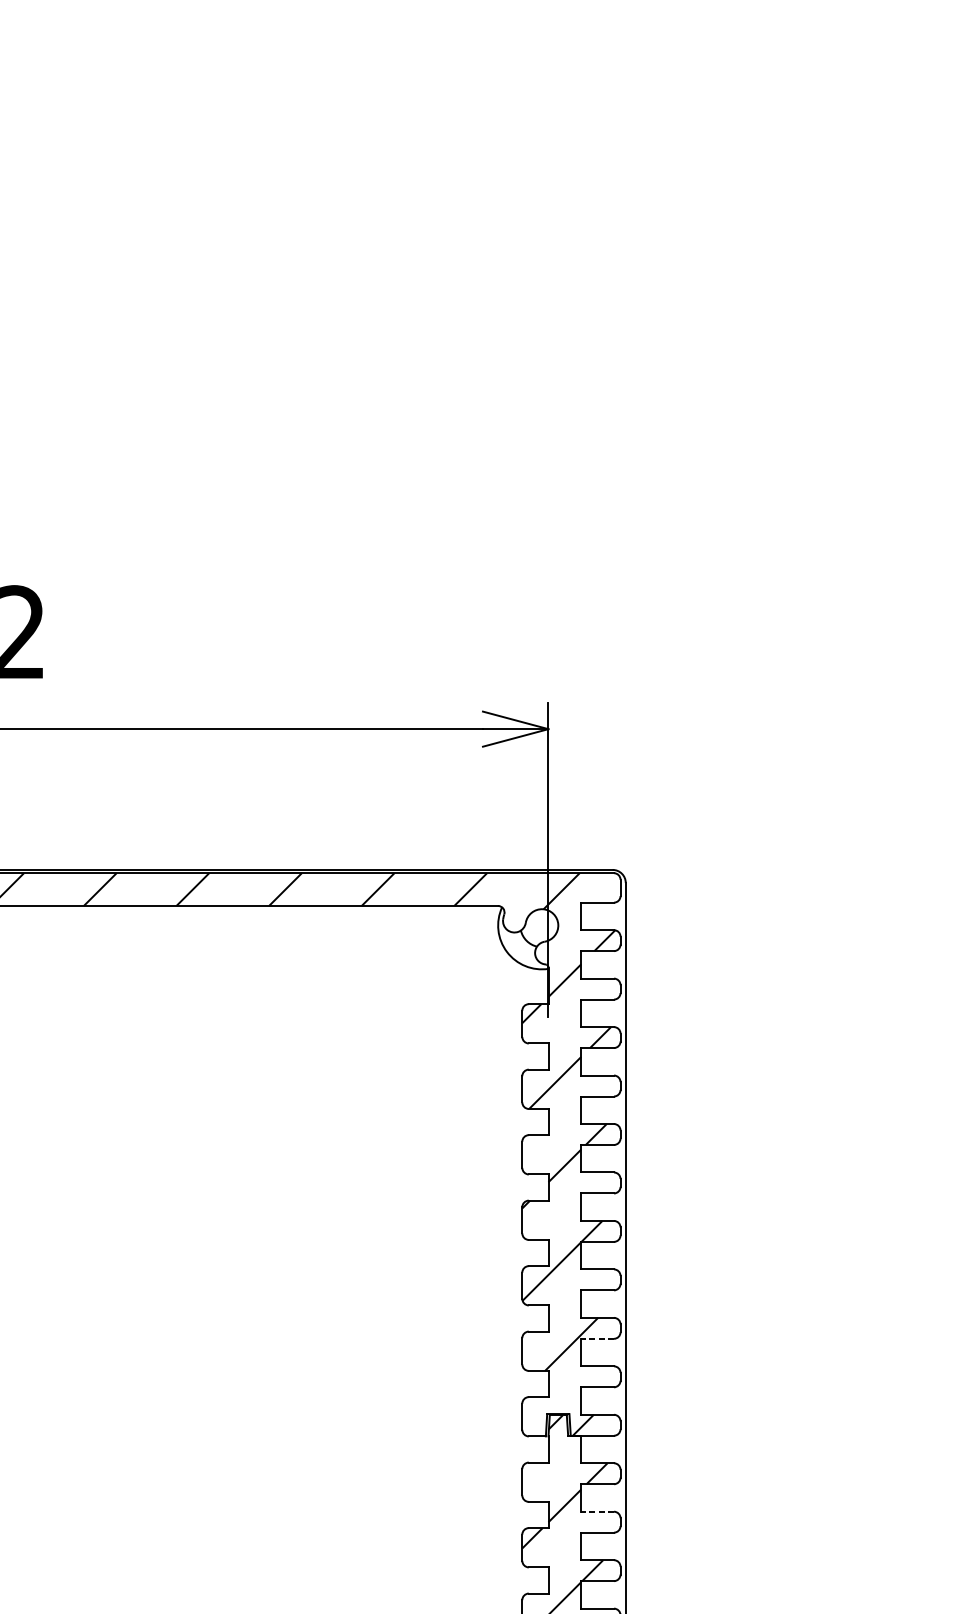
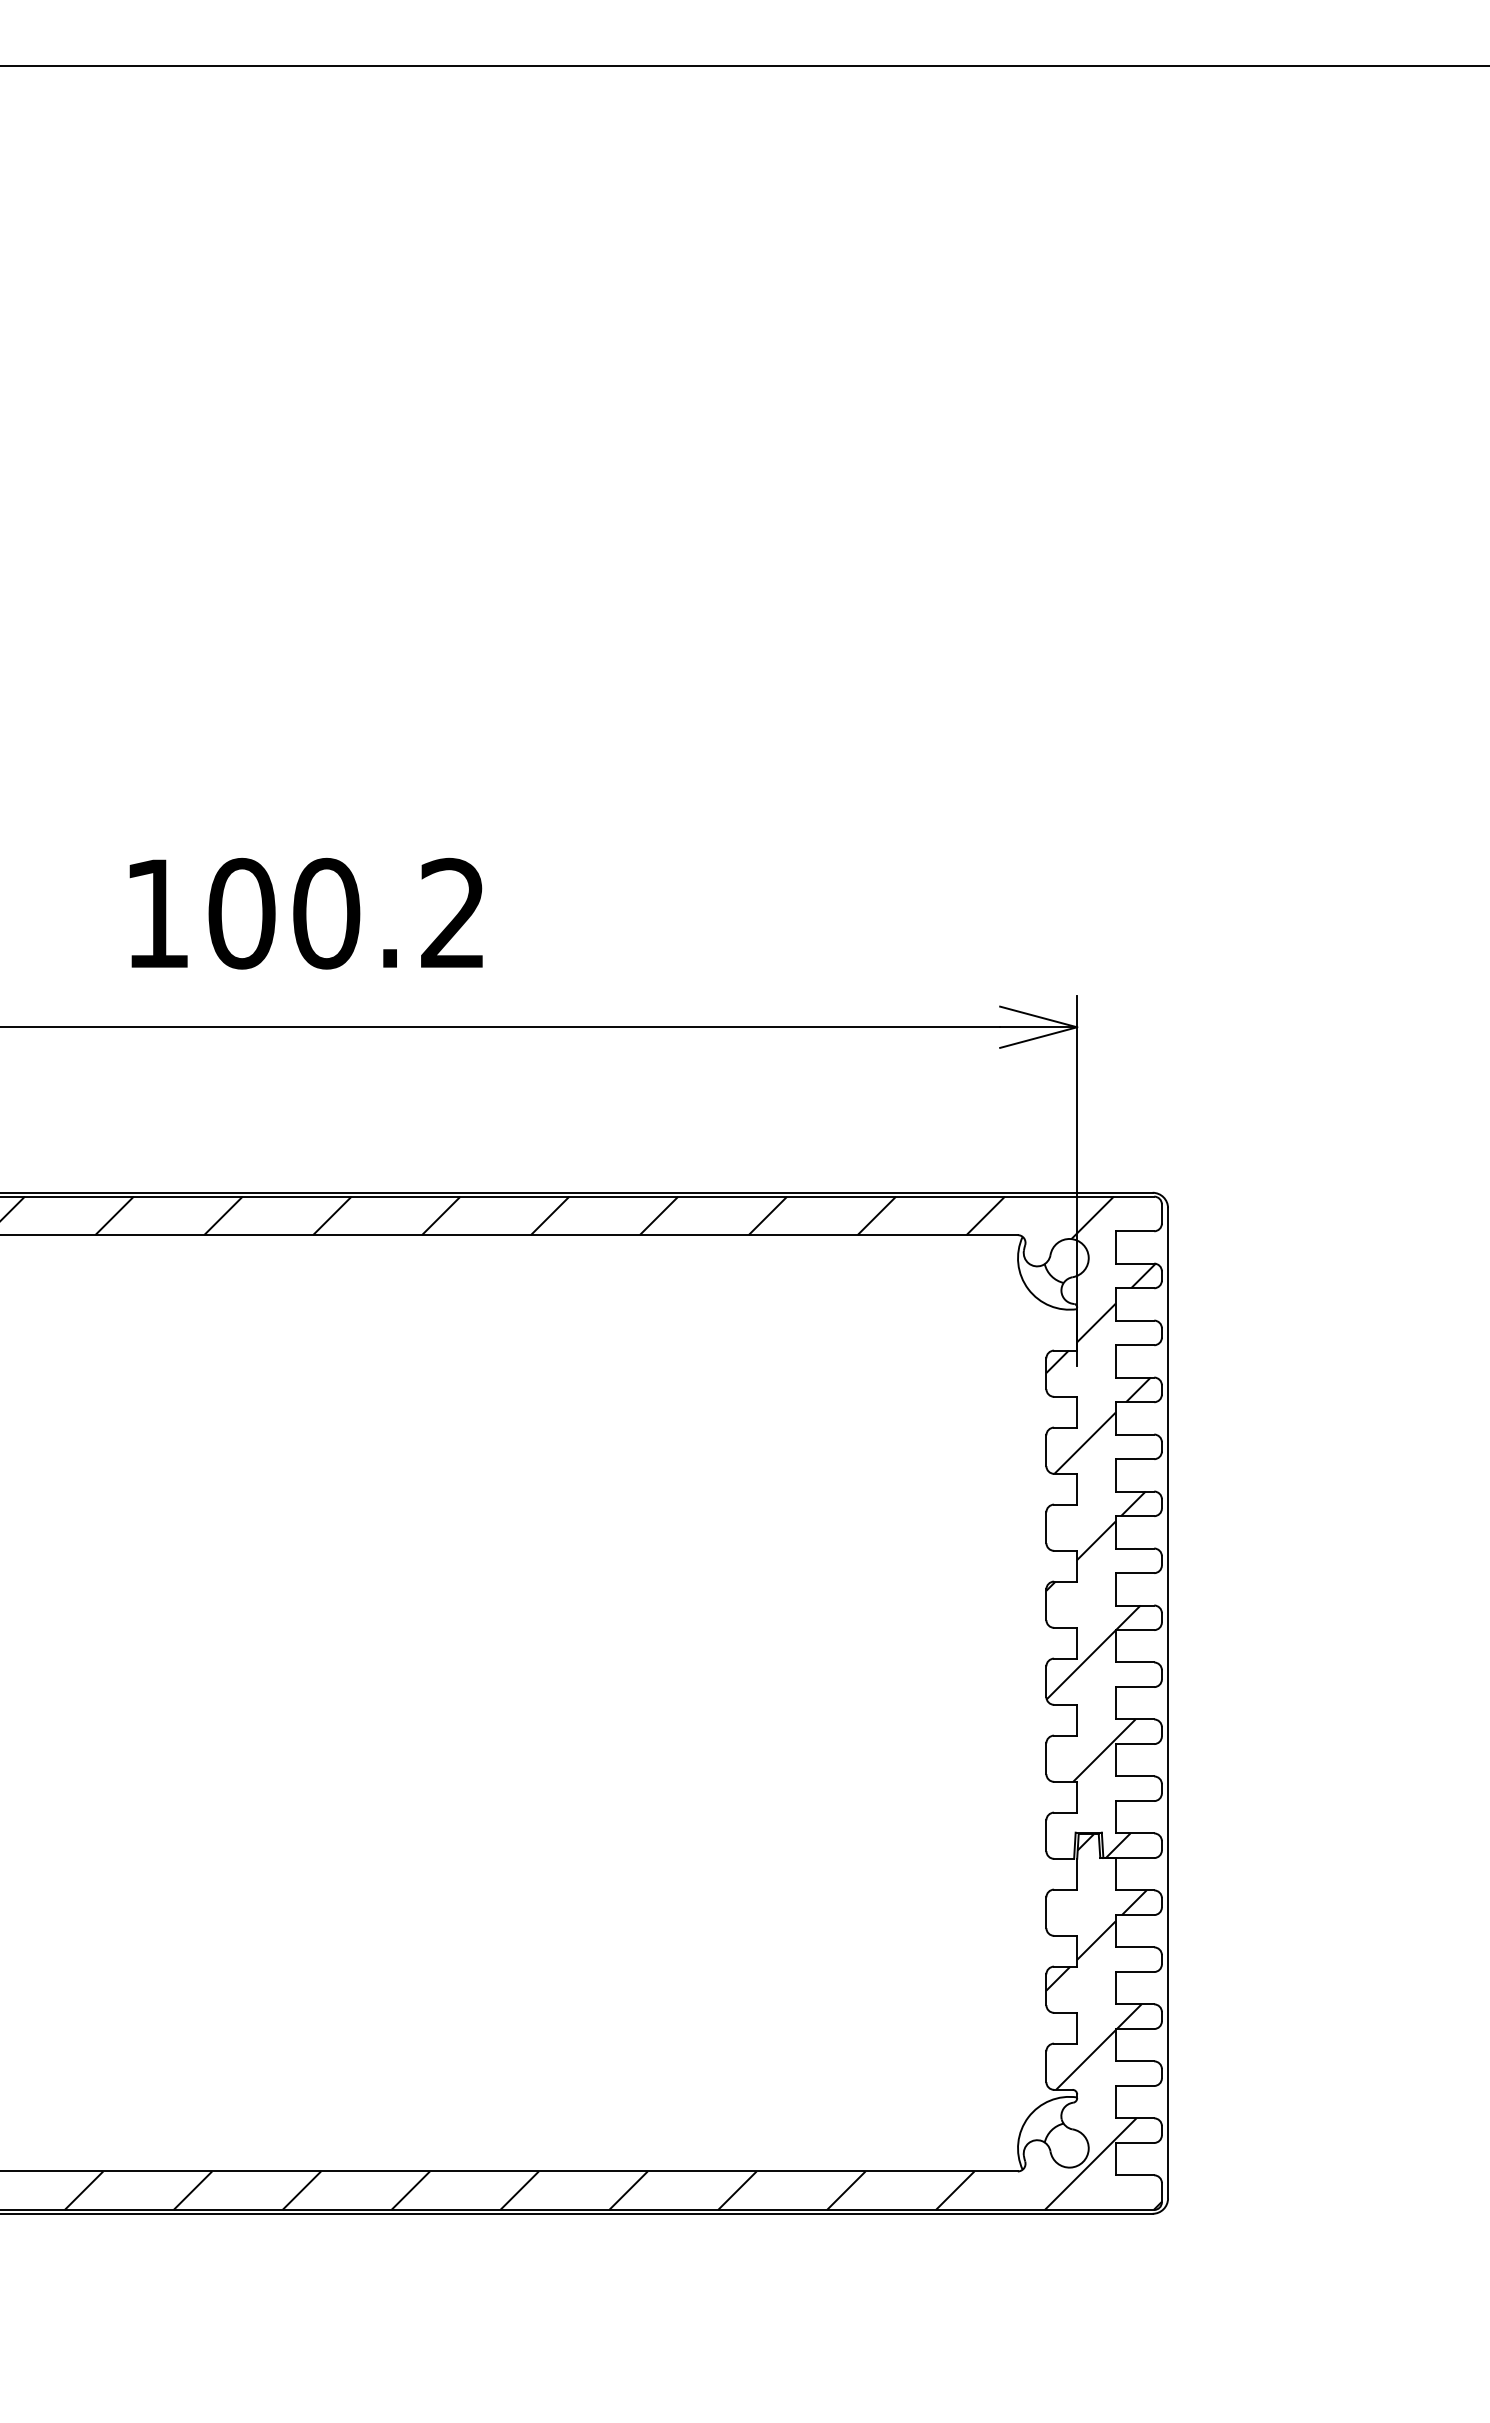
line: (597, 1339) -> (1134, 1744), dashed -> solid
line: (597, 1511) -> (1134, 1947), dashed -> solid

